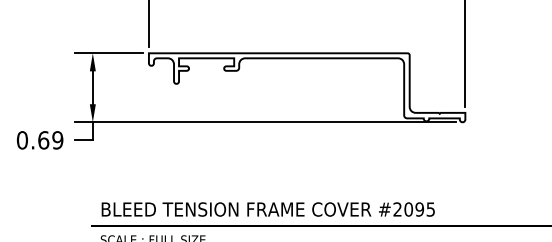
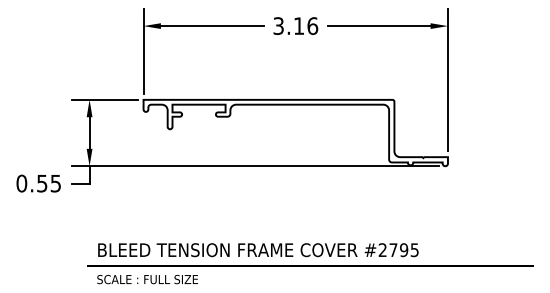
text: (51, 140) -> (49, 183), 0.69 -> 0.55
text: (408, 209) -> (393, 250), #2095 -> #2795

